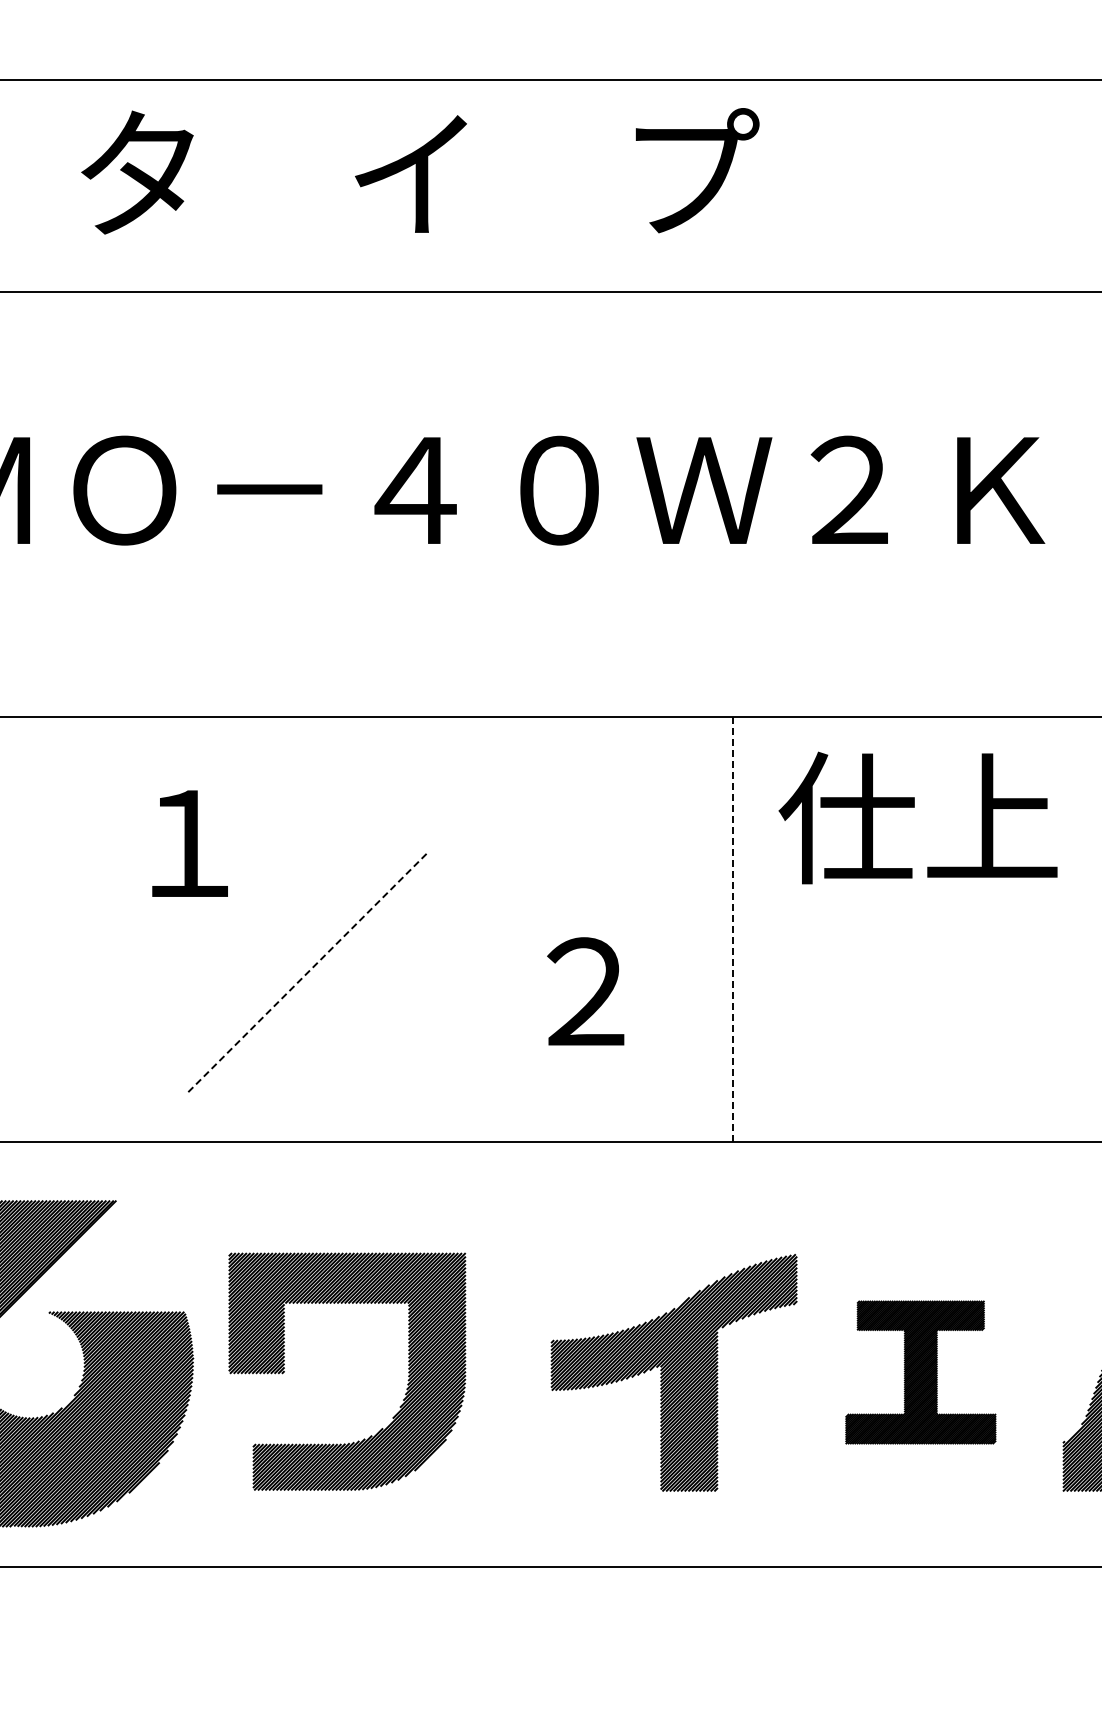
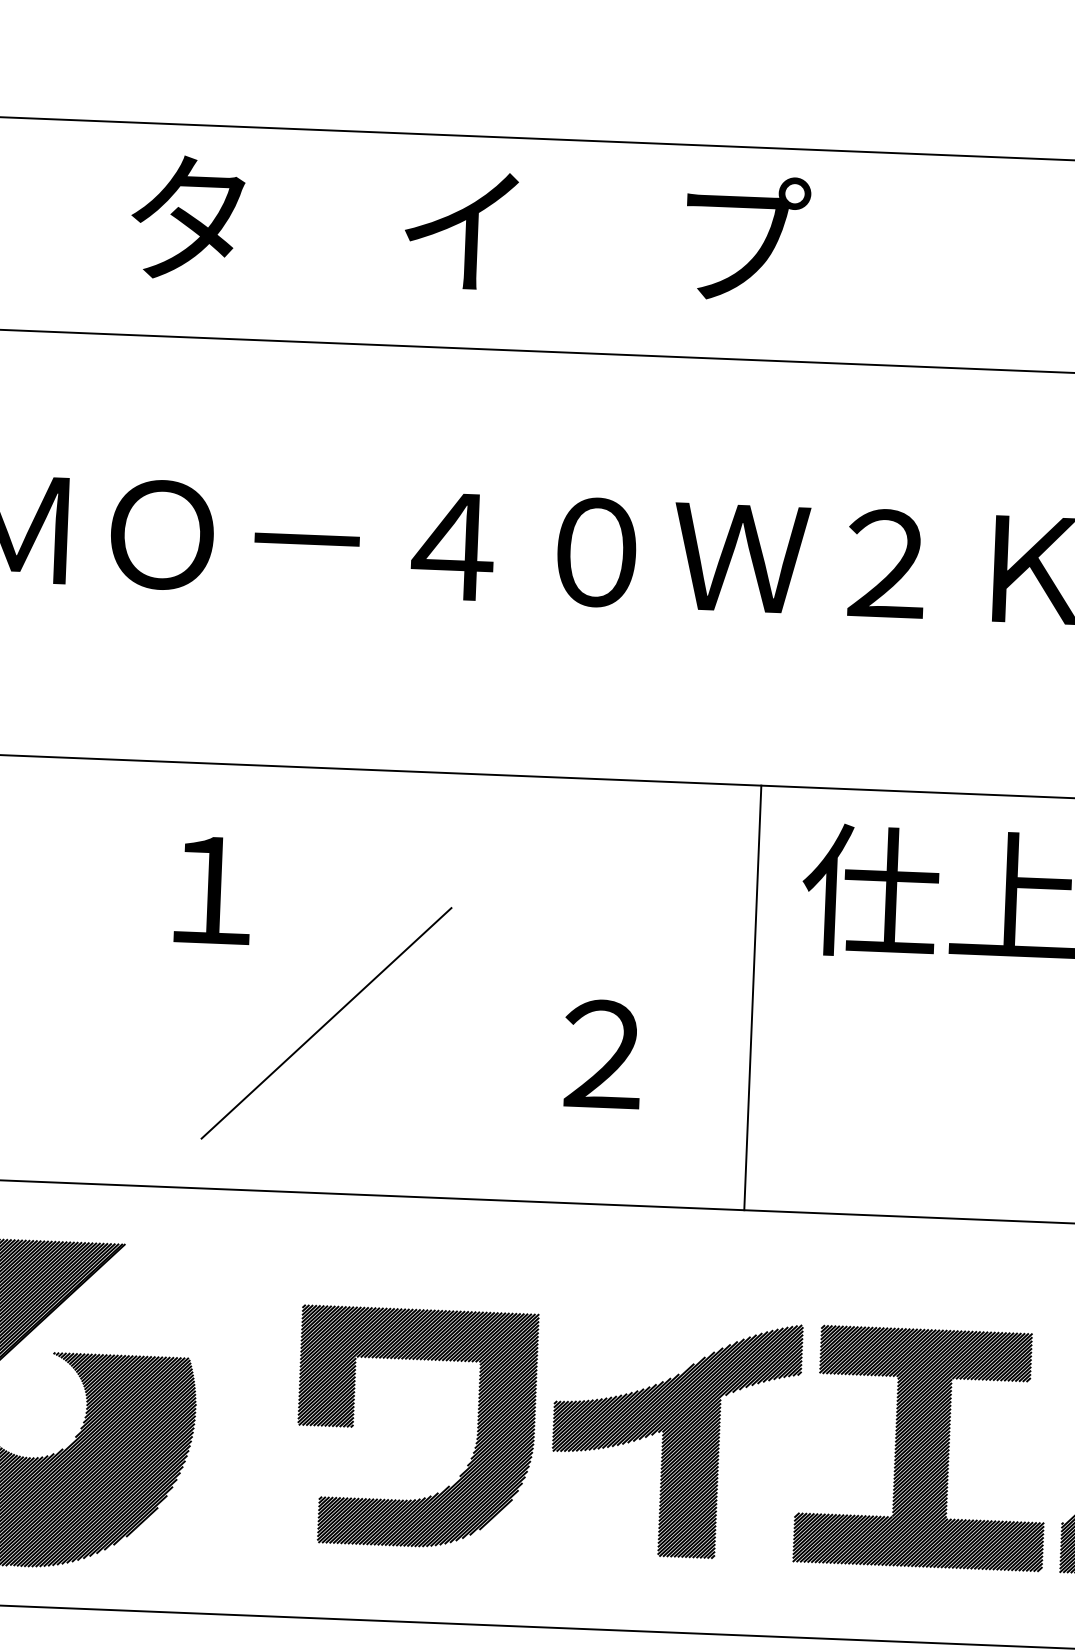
line: (733, 929) -> (752, 997), dashed -> solid
line: (308, 971) -> (326, 1022), dashed -> solid
part: (920, 1372) -> (921, 1448), size x1.67
part: (407, 1380) -> (475, 1439), moved

